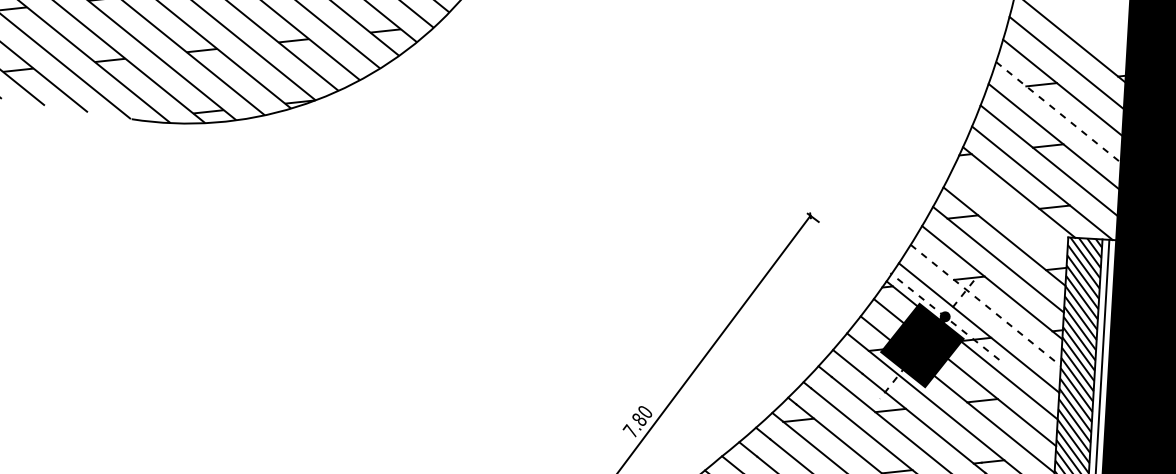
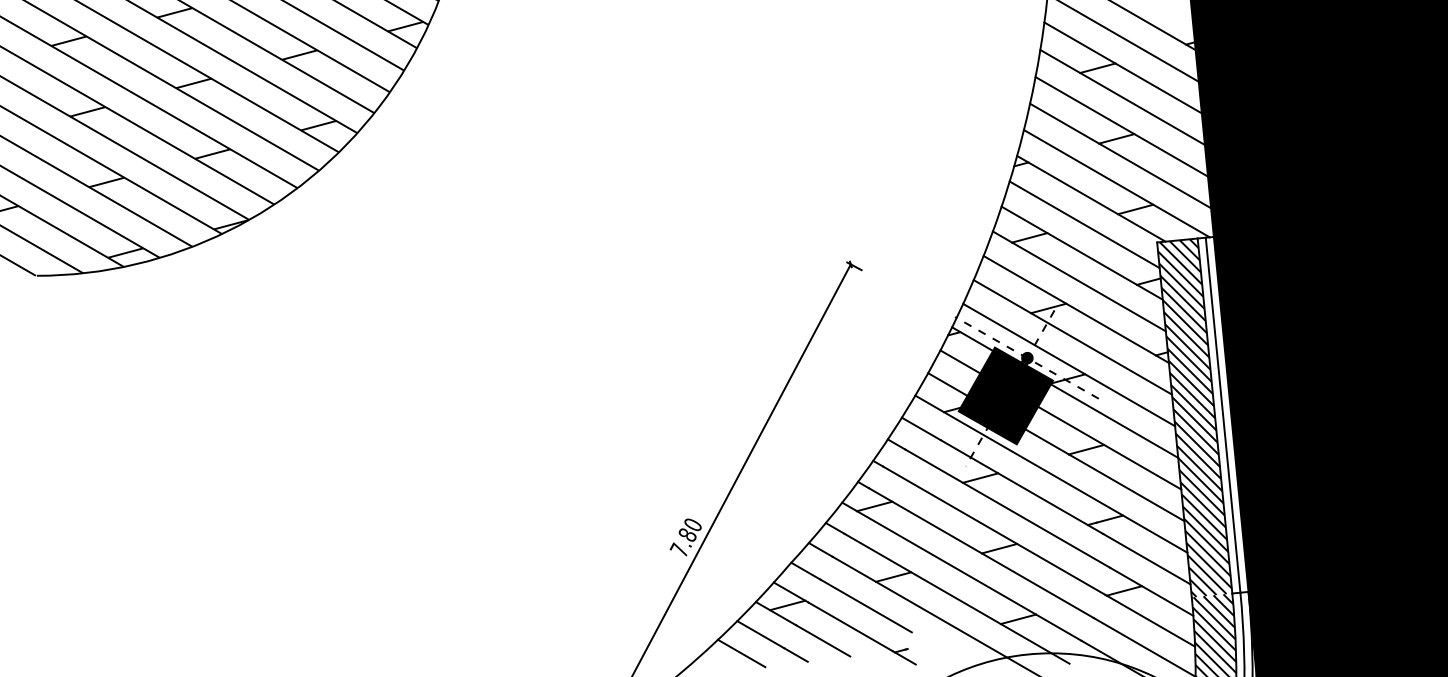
line: (1058, 112) -> (1122, 97), dashed -> solid
line: (1010, 213) -> (1084, 224), added
line: (986, 305) -> (1073, 337), dashed -> solid

